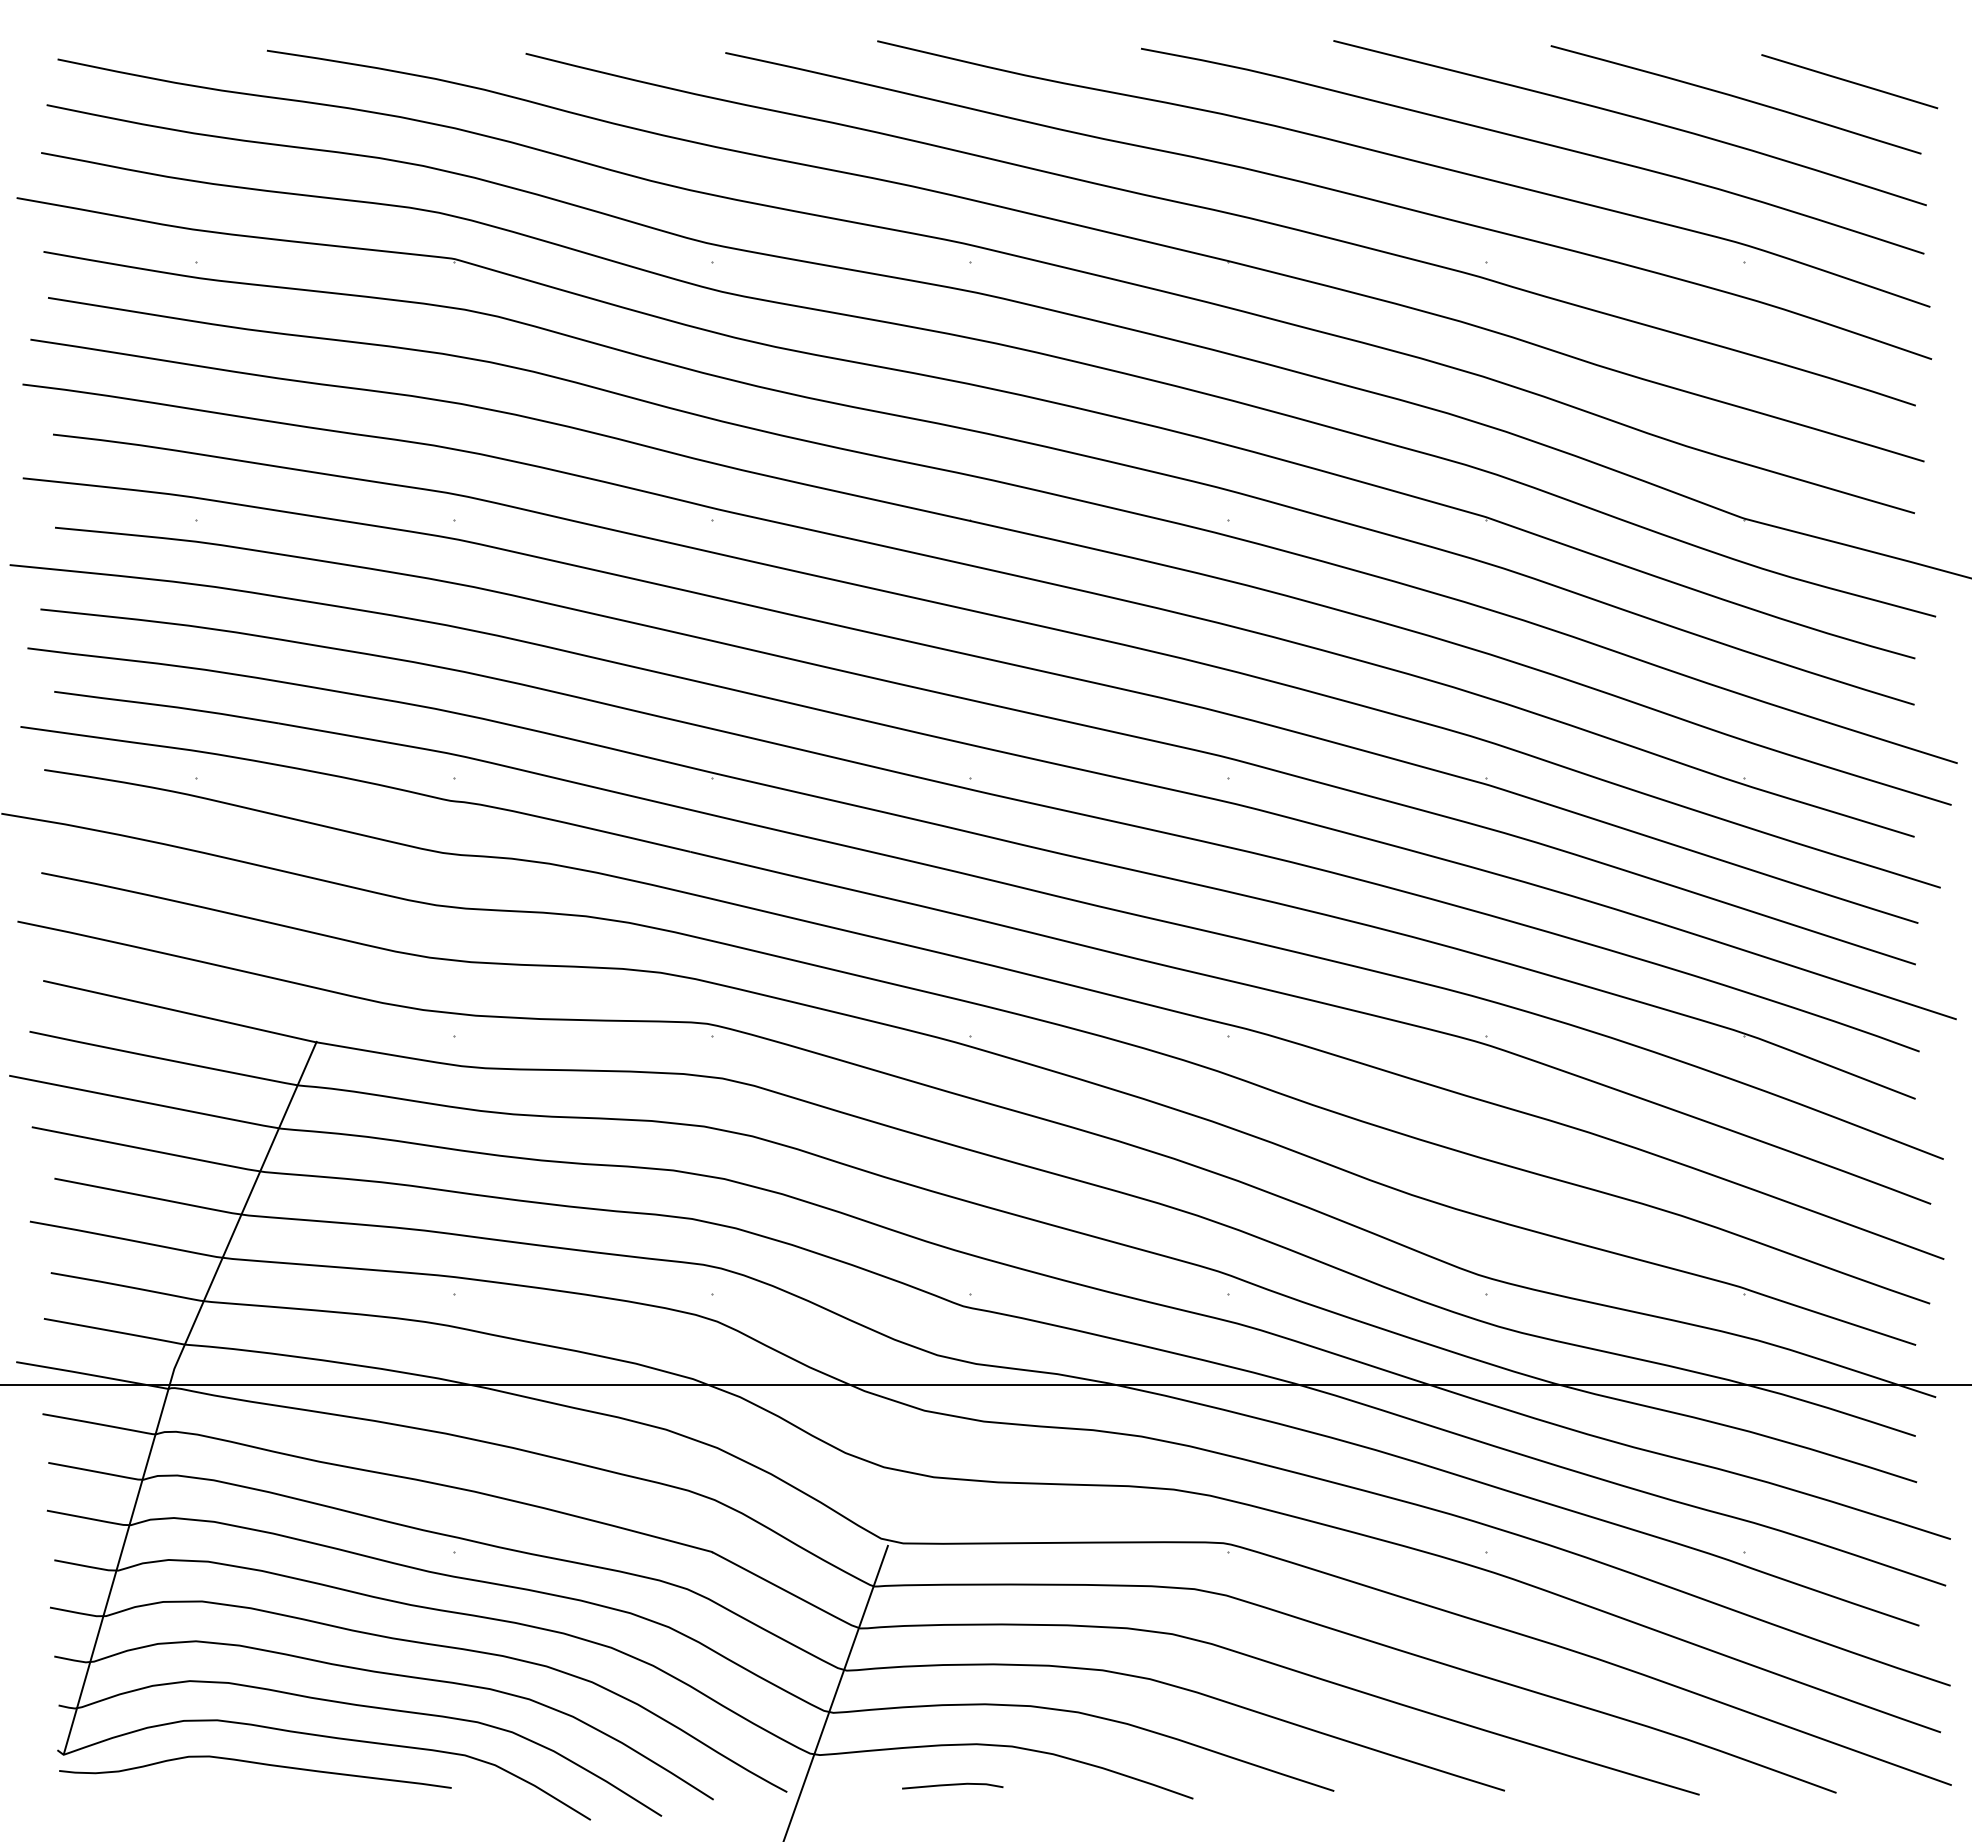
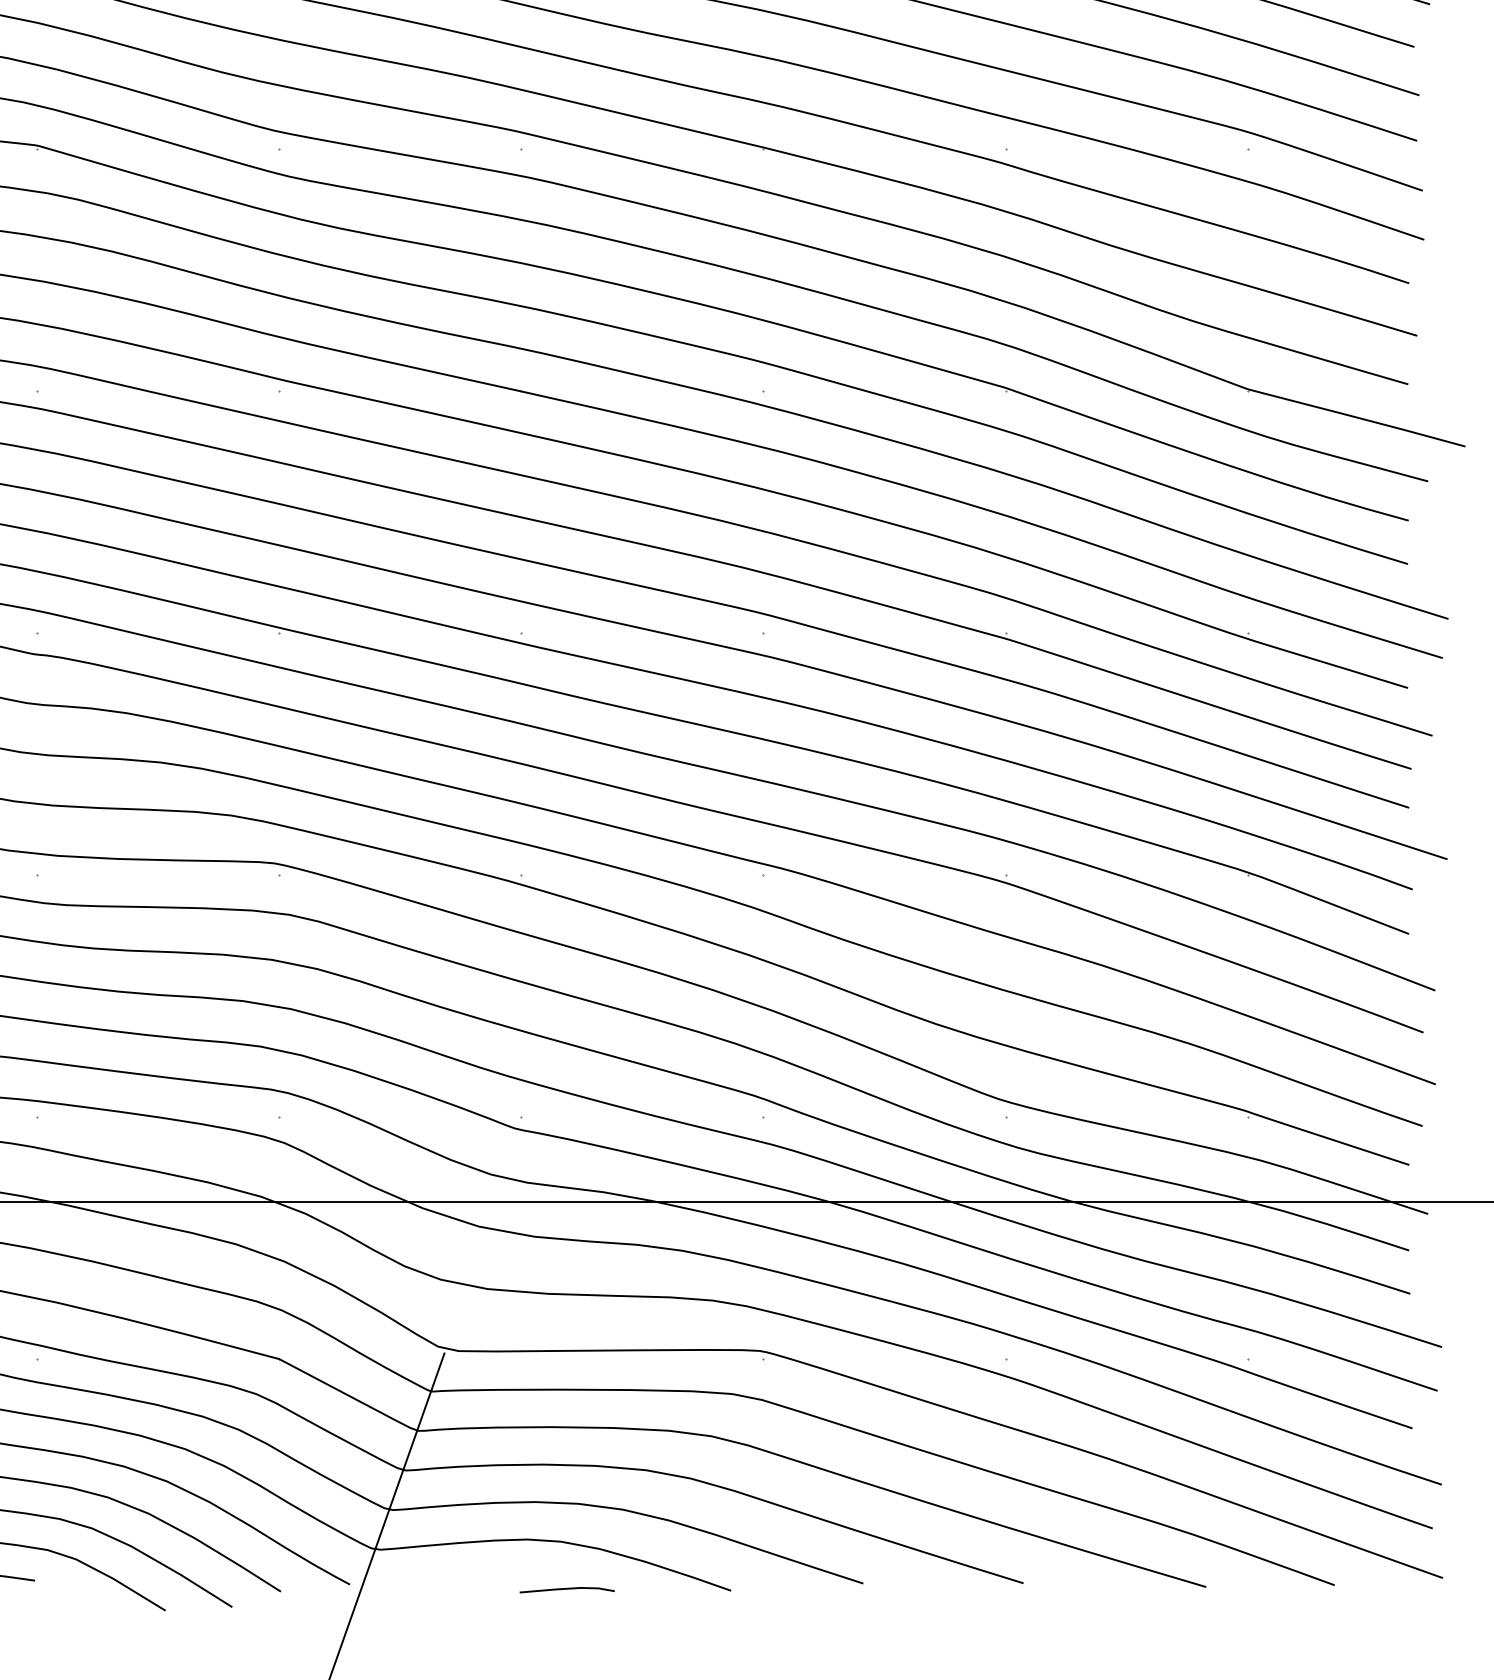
line: (952, 1785) -> (567, 1589), moved

